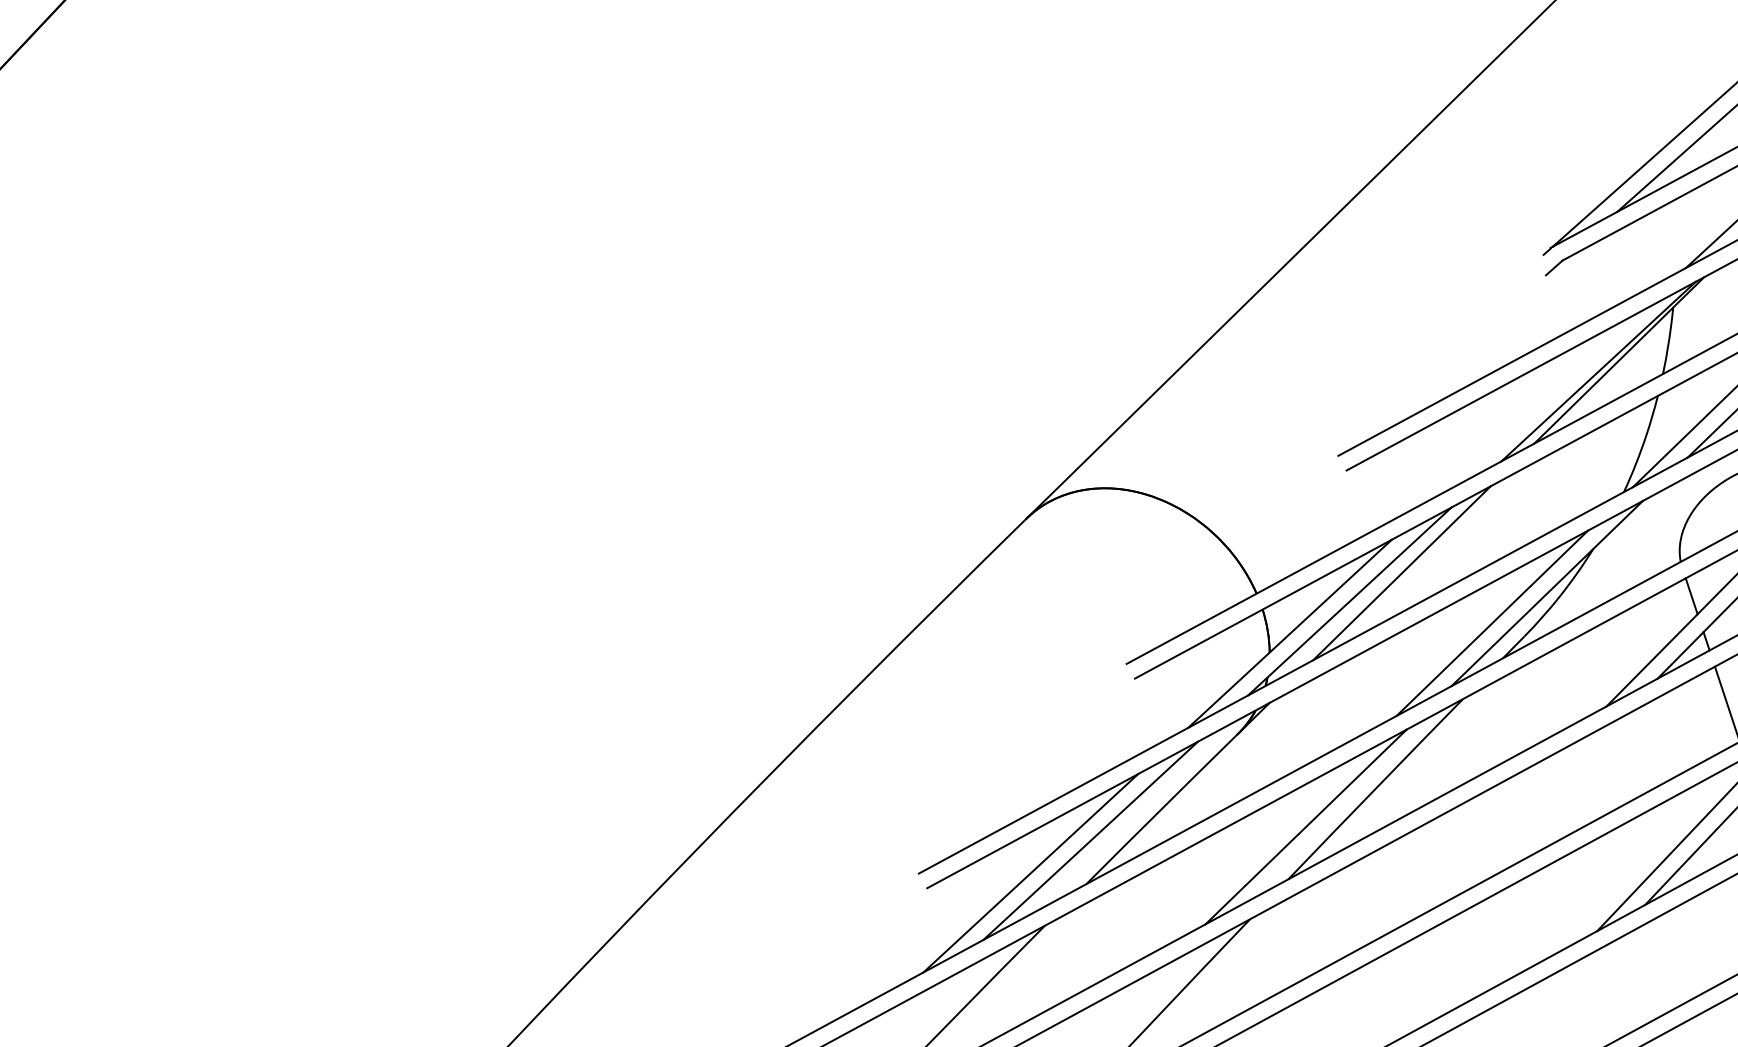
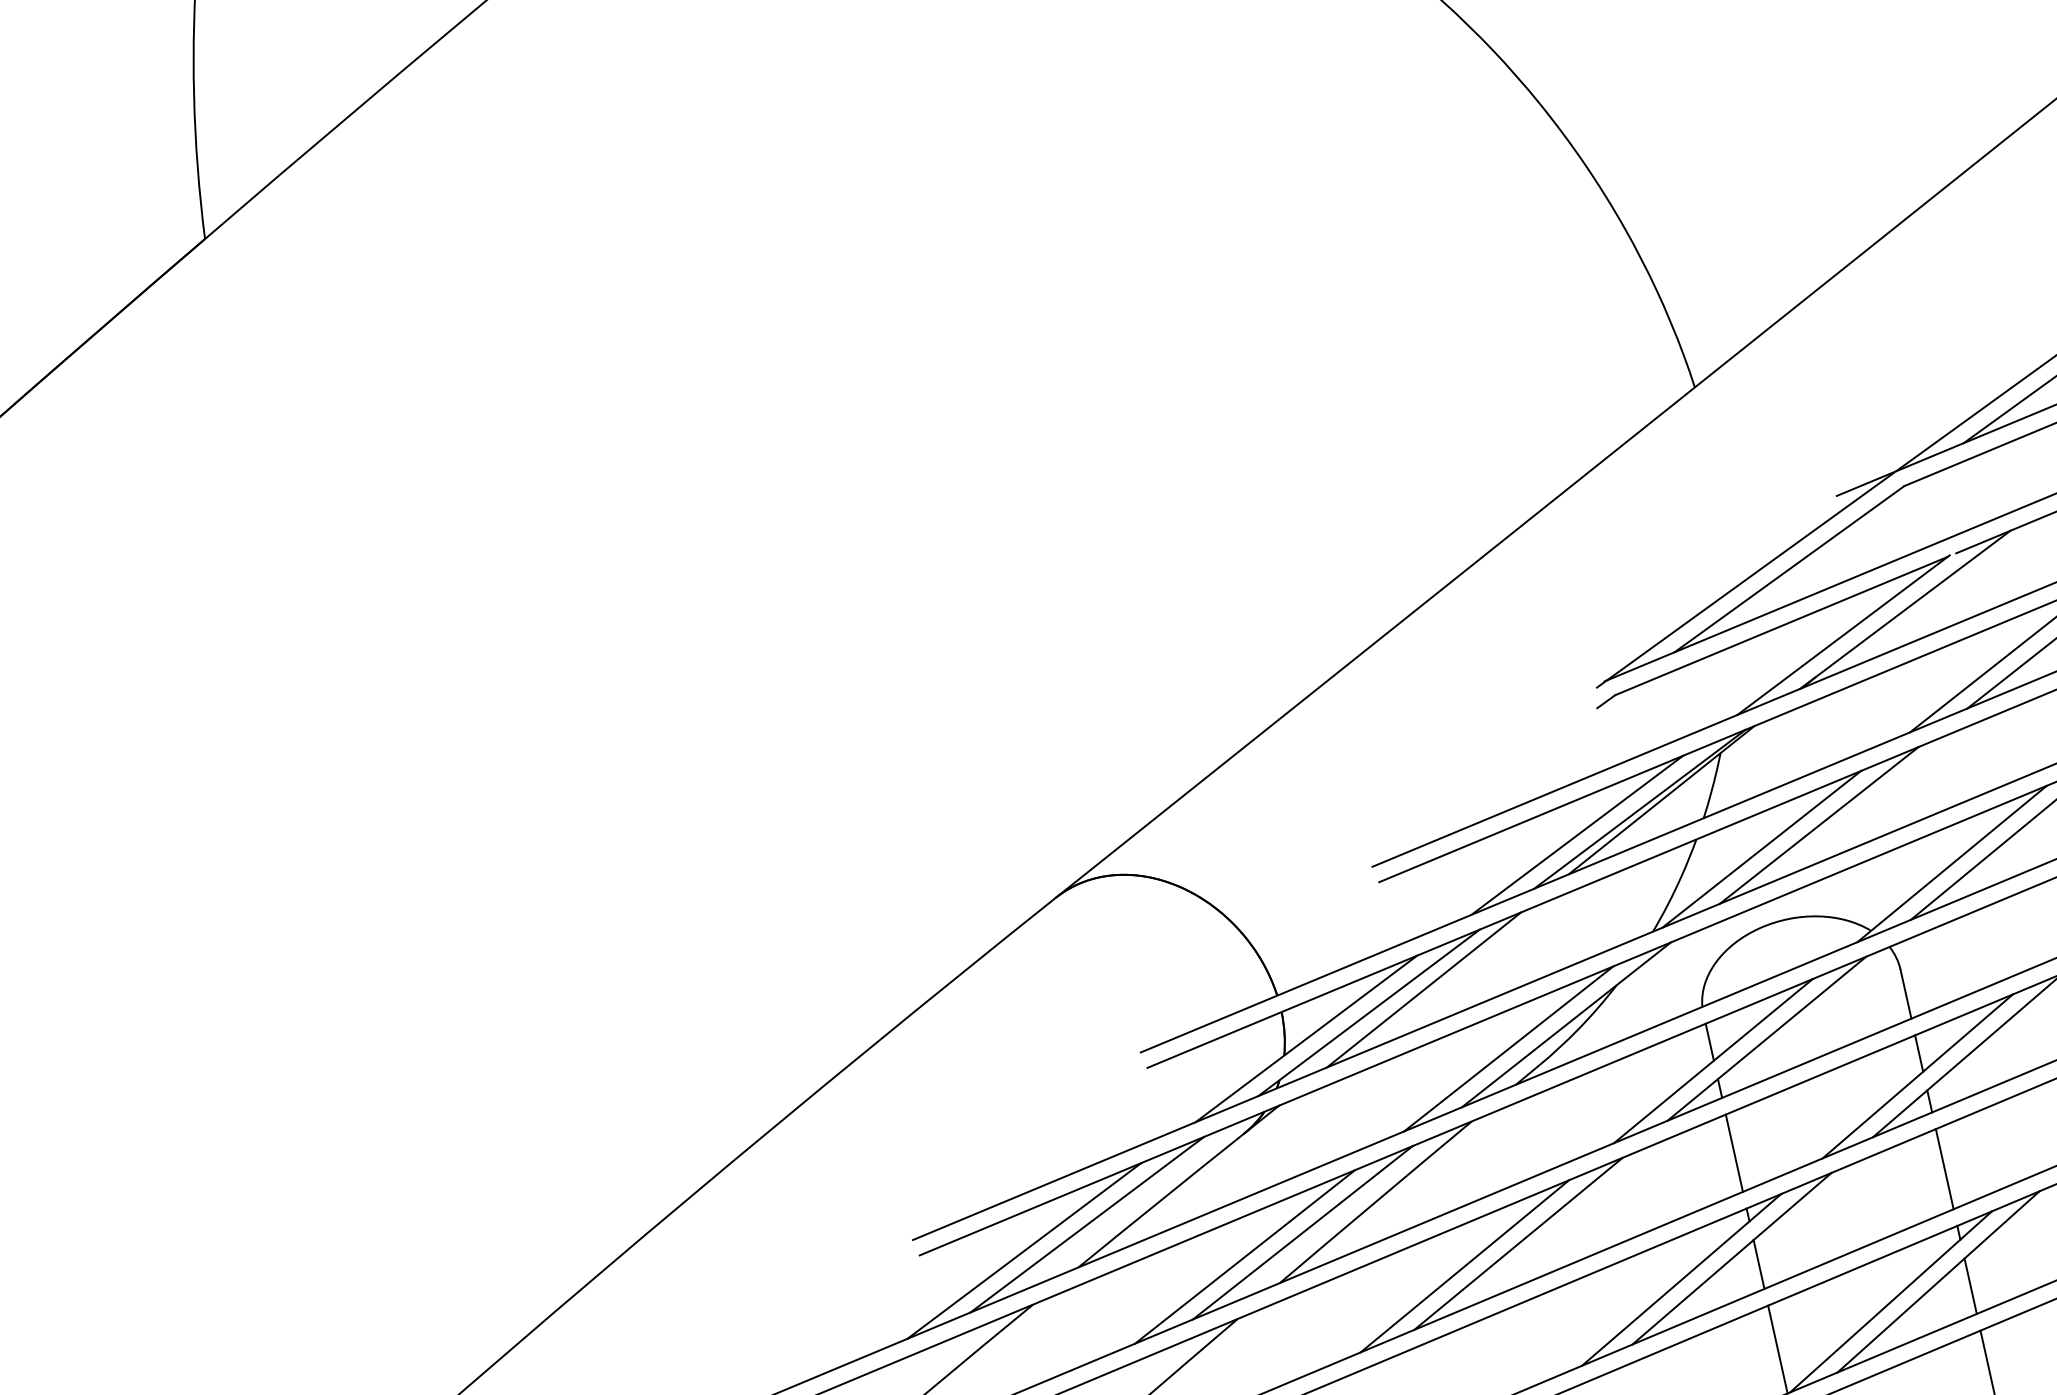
line: (1539, 403) -> (1577, 834), added
line: (1521, 815) -> (1518, 1243), added
line: (1470, 844) -> (1464, 1266), added
line: (1251, 856) -> (1245, 1256), added

